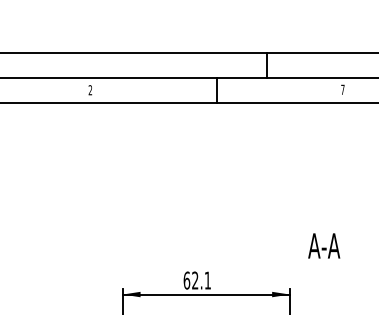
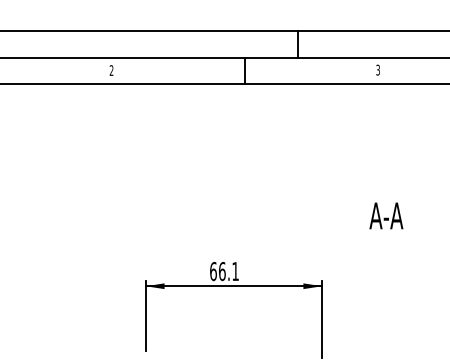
text: (342, 89) -> (377, 69), 7 -> 3
text: (324, 245) -> (386, 215), moved
text: (195, 280) -> (222, 271), 62.1 -> 66.1

